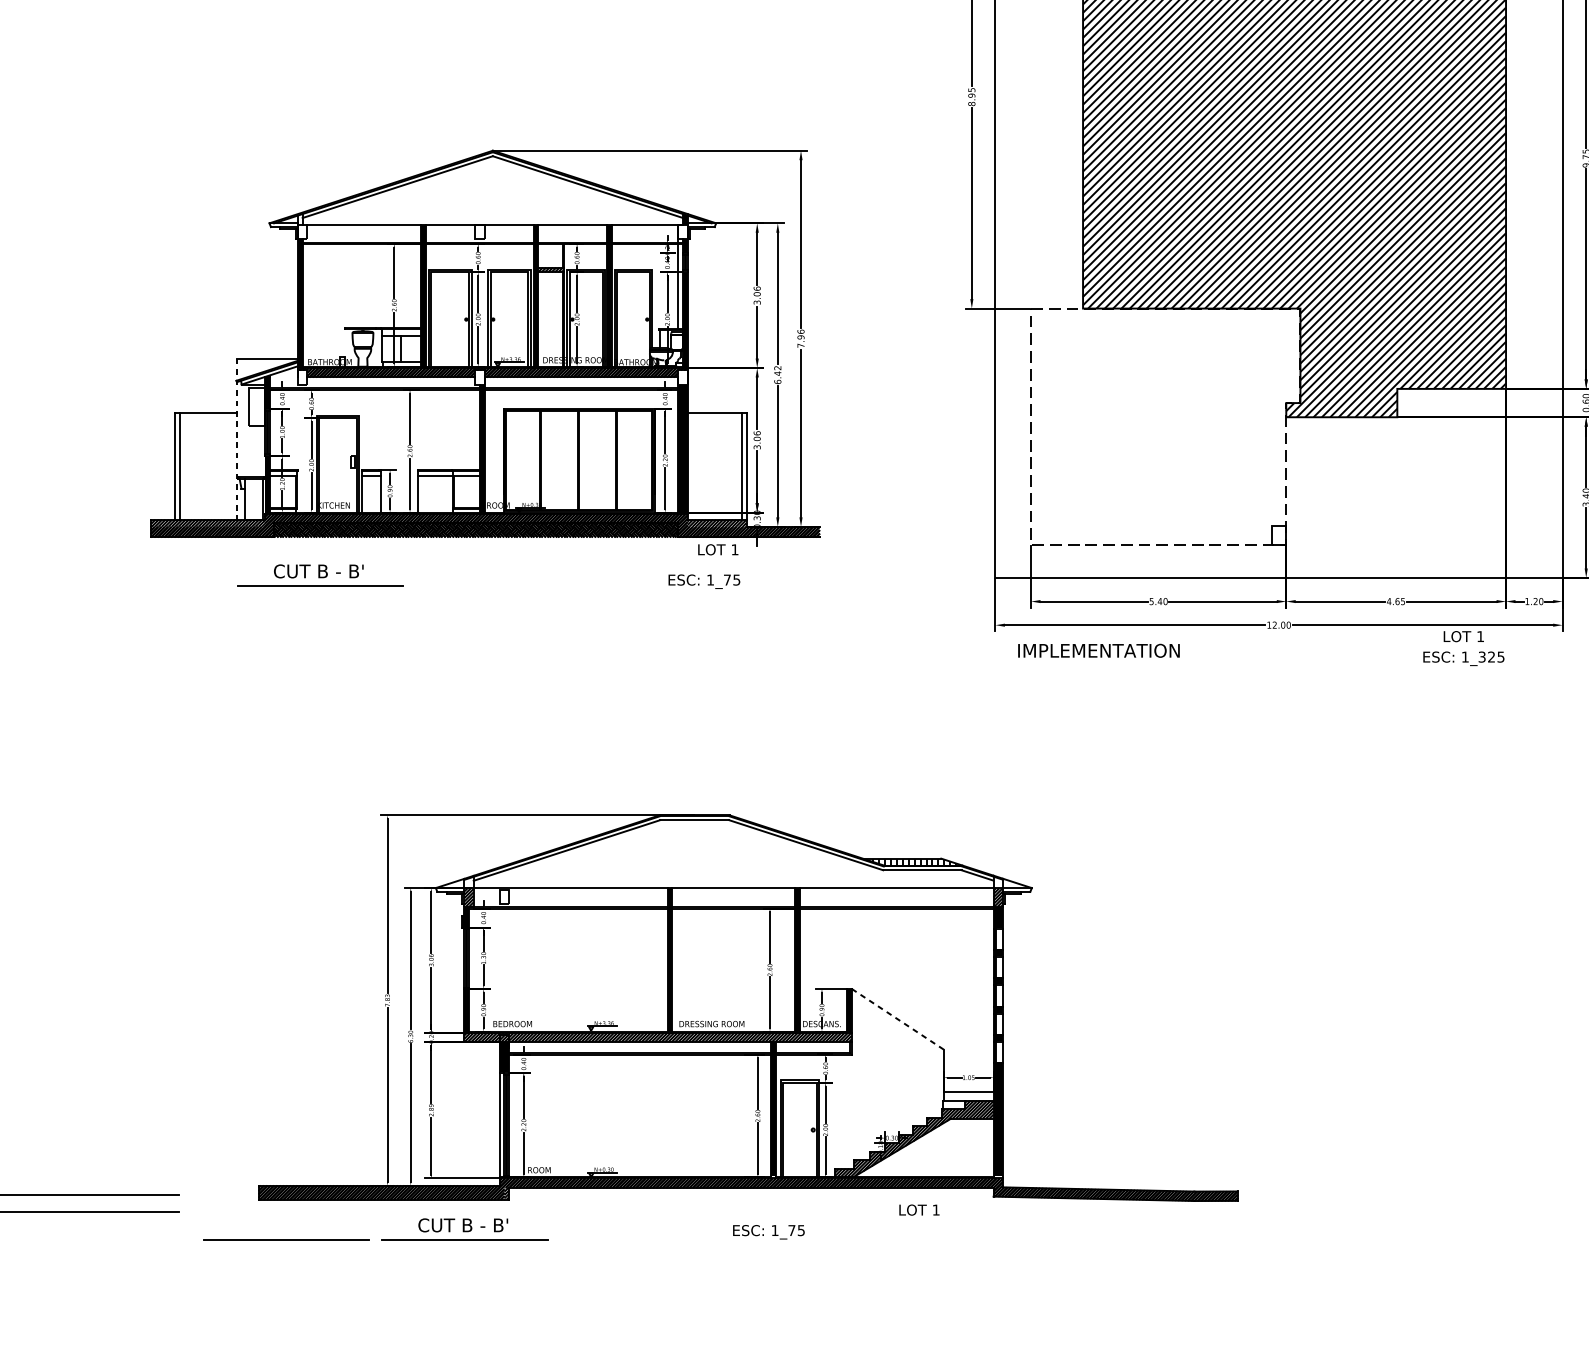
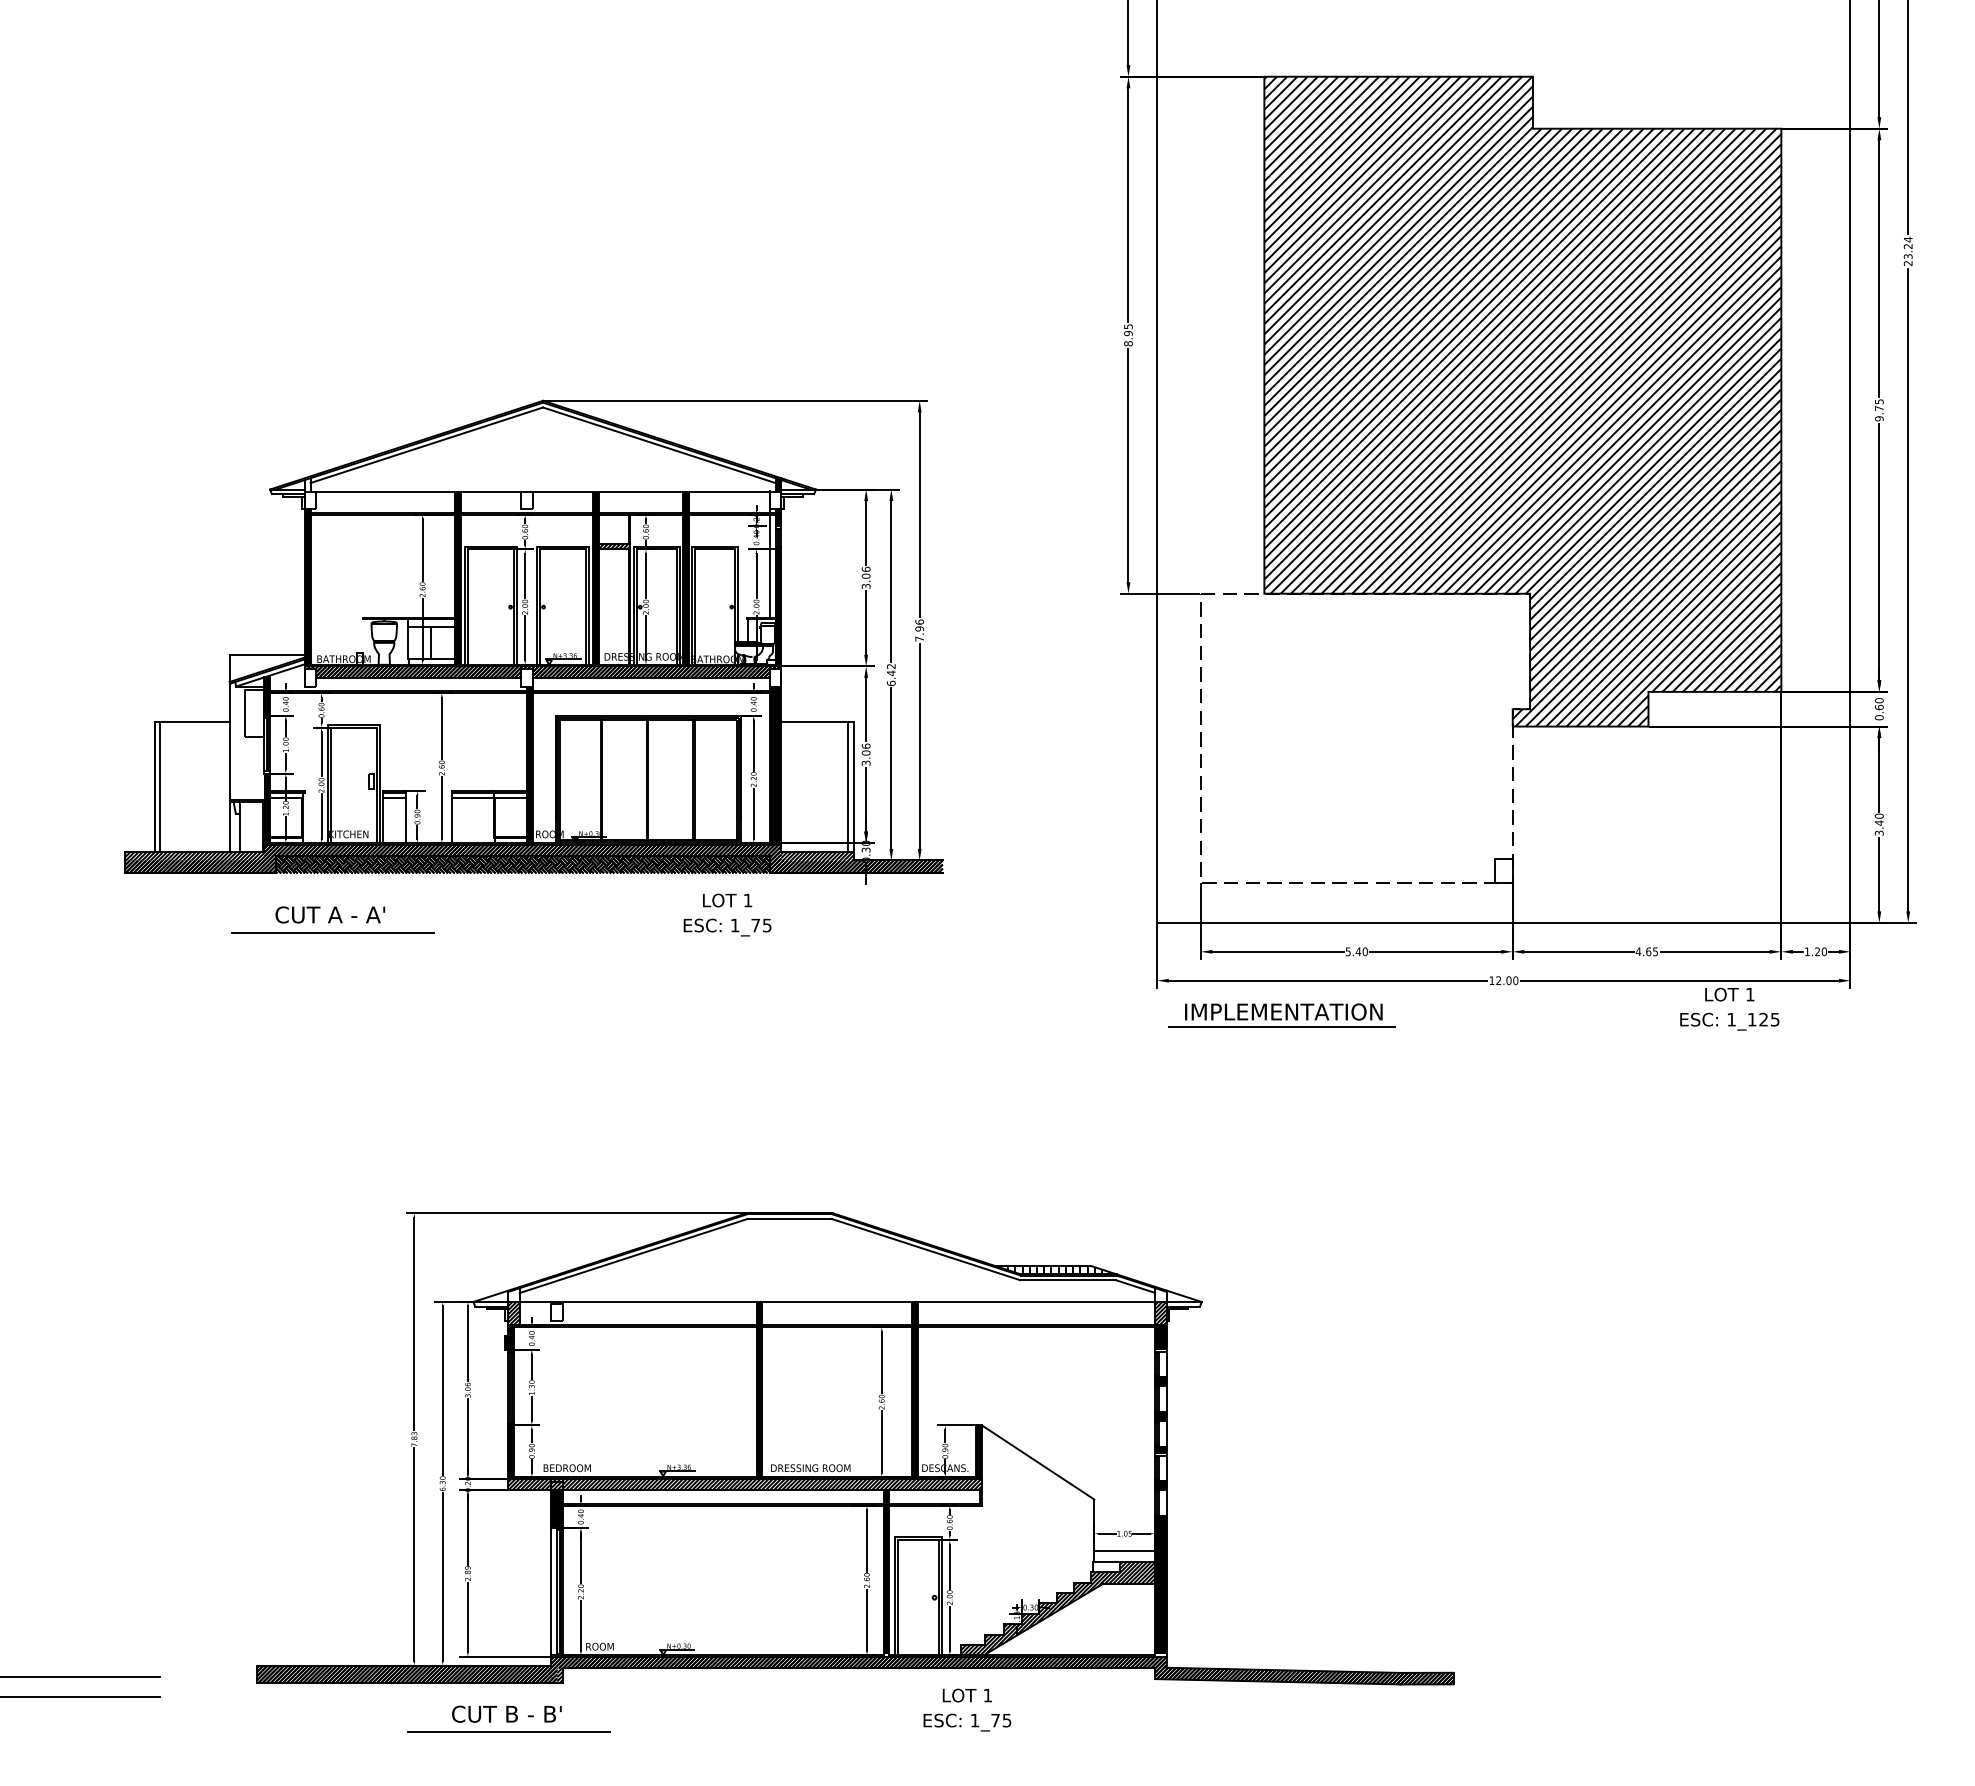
line: (236, 439) -> (229, 753), dashed -> solid
text: (718, 549) -> (727, 900), moved
text: (338, 571) -> (354, 914), CUT B - B' -> CUT A - A'
text: (704, 581) -> (727, 927), moved
text: (1481, 656) -> (1751, 1019), 1_325 -> 1_125
line: (1097, 662) -> (1282, 1026), added
line: (898, 1019) -> (1038, 1462), dashed -> solid
text: (918, 1210) -> (966, 1695), moved
text: (768, 1232) -> (967, 1722), moved
line: (286, 1239) -> (290, 1731), removed

